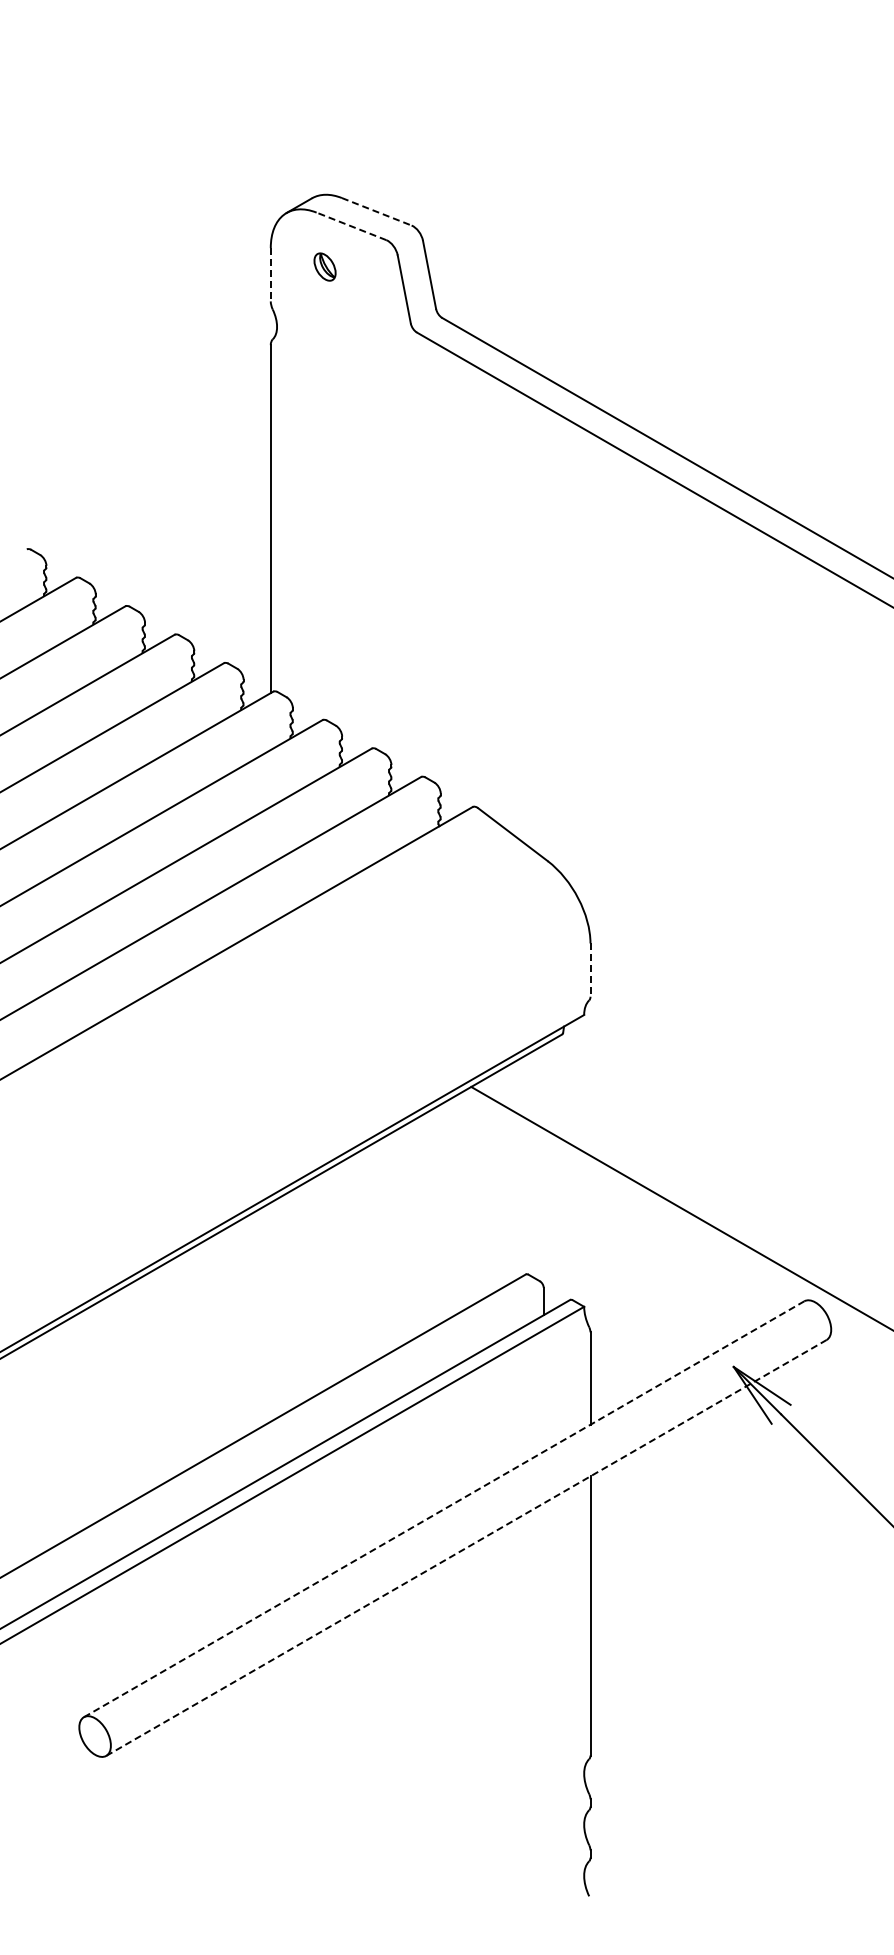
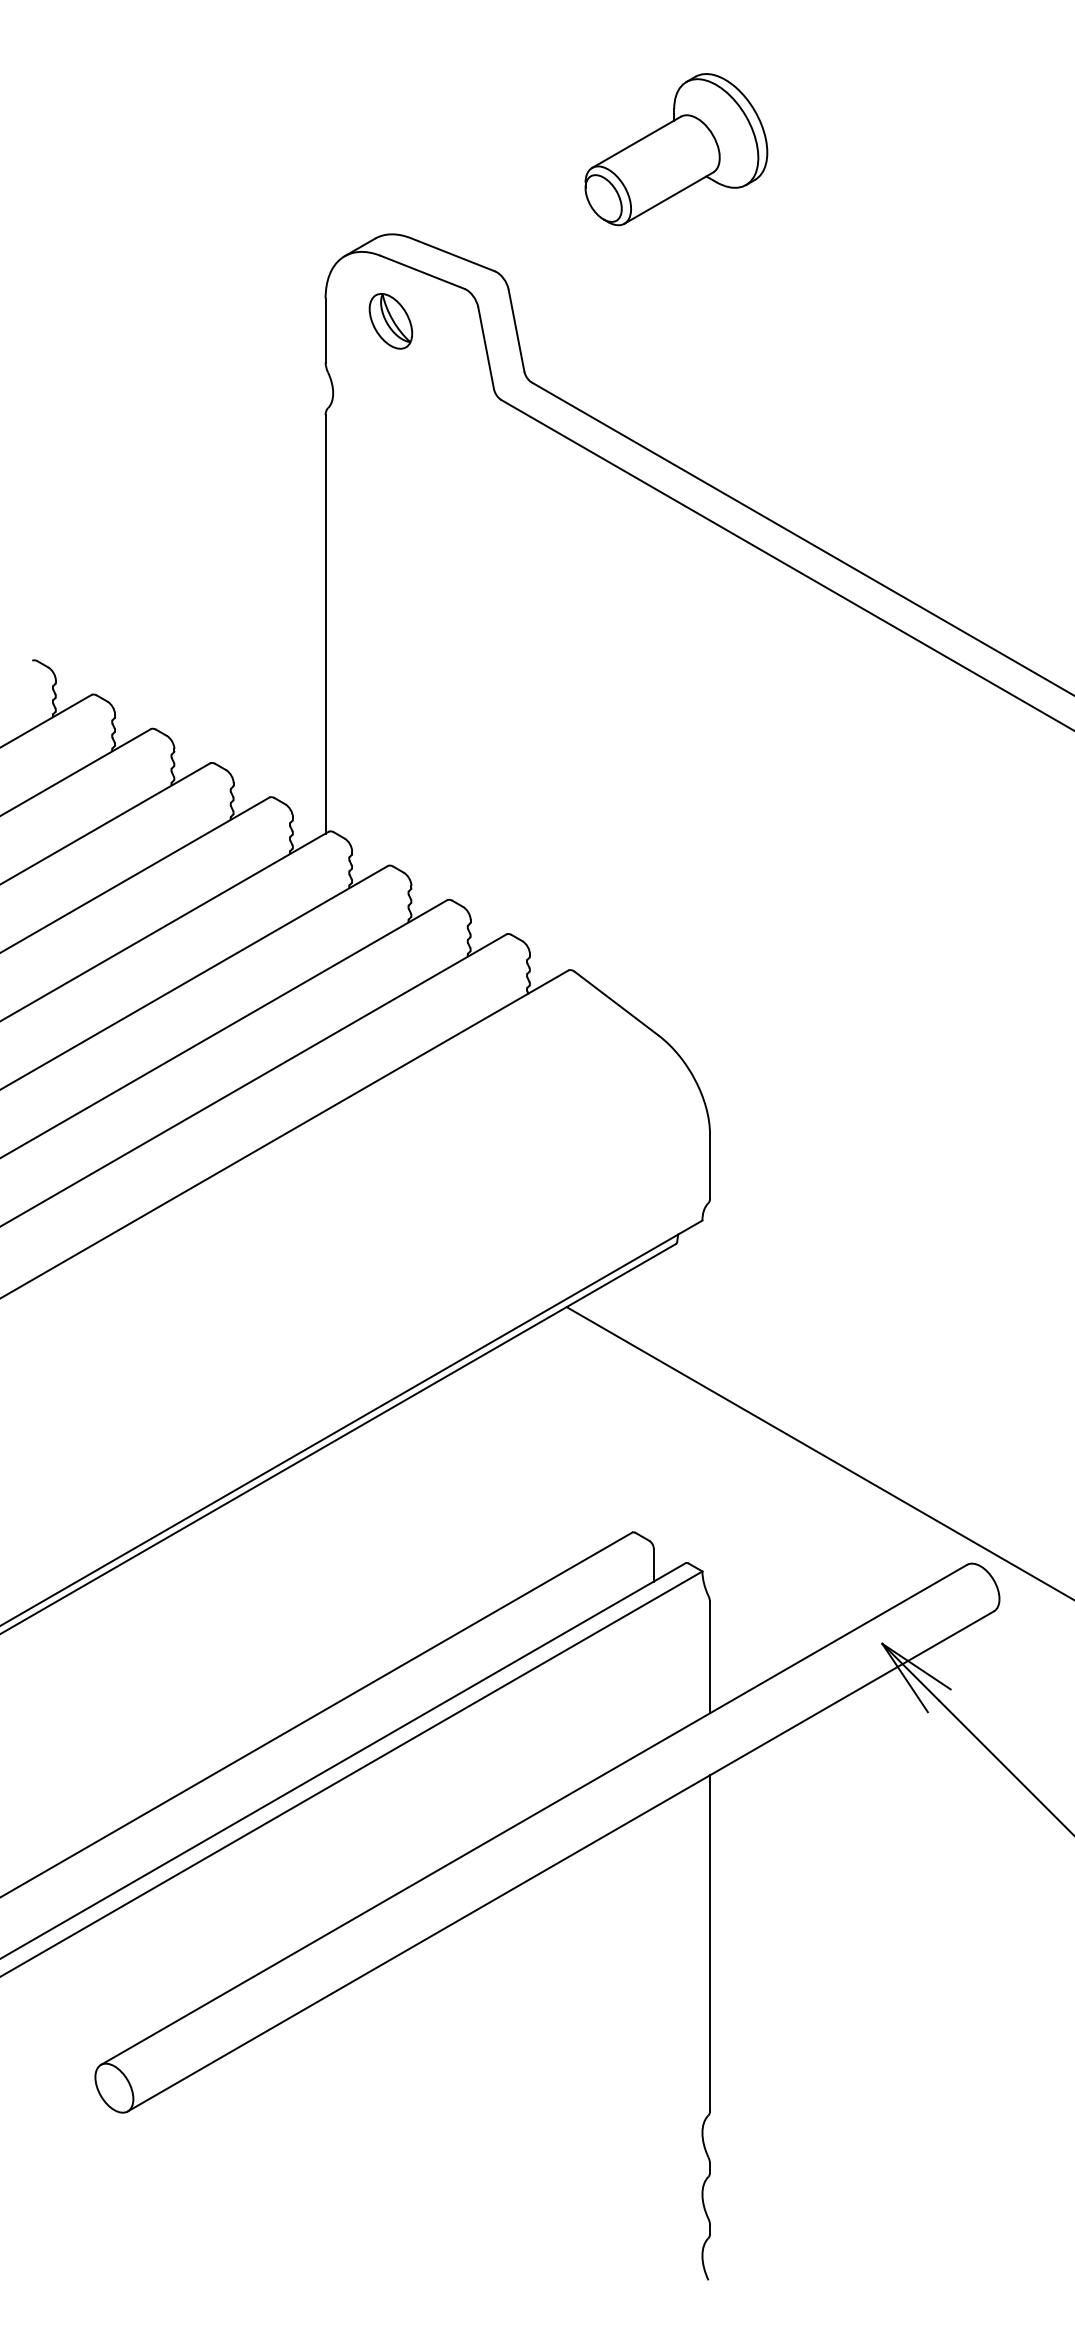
part: (562, 124) -> (676, 149), added
line: (377, 211) -> (453, 254), dashed -> solid
line: (351, 226) -> (422, 272), dashed -> solid
part: (324, 266) -> (390, 320), size x1.67
line: (270, 274) -> (325, 330), dashed -> solid
line: (590, 970) -> (710, 1167), dashed -> solid
line: (444, 1509) -> (534, 1815), dashed -> solid
line: (466, 1547) -> (560, 1860), dashed -> solid

